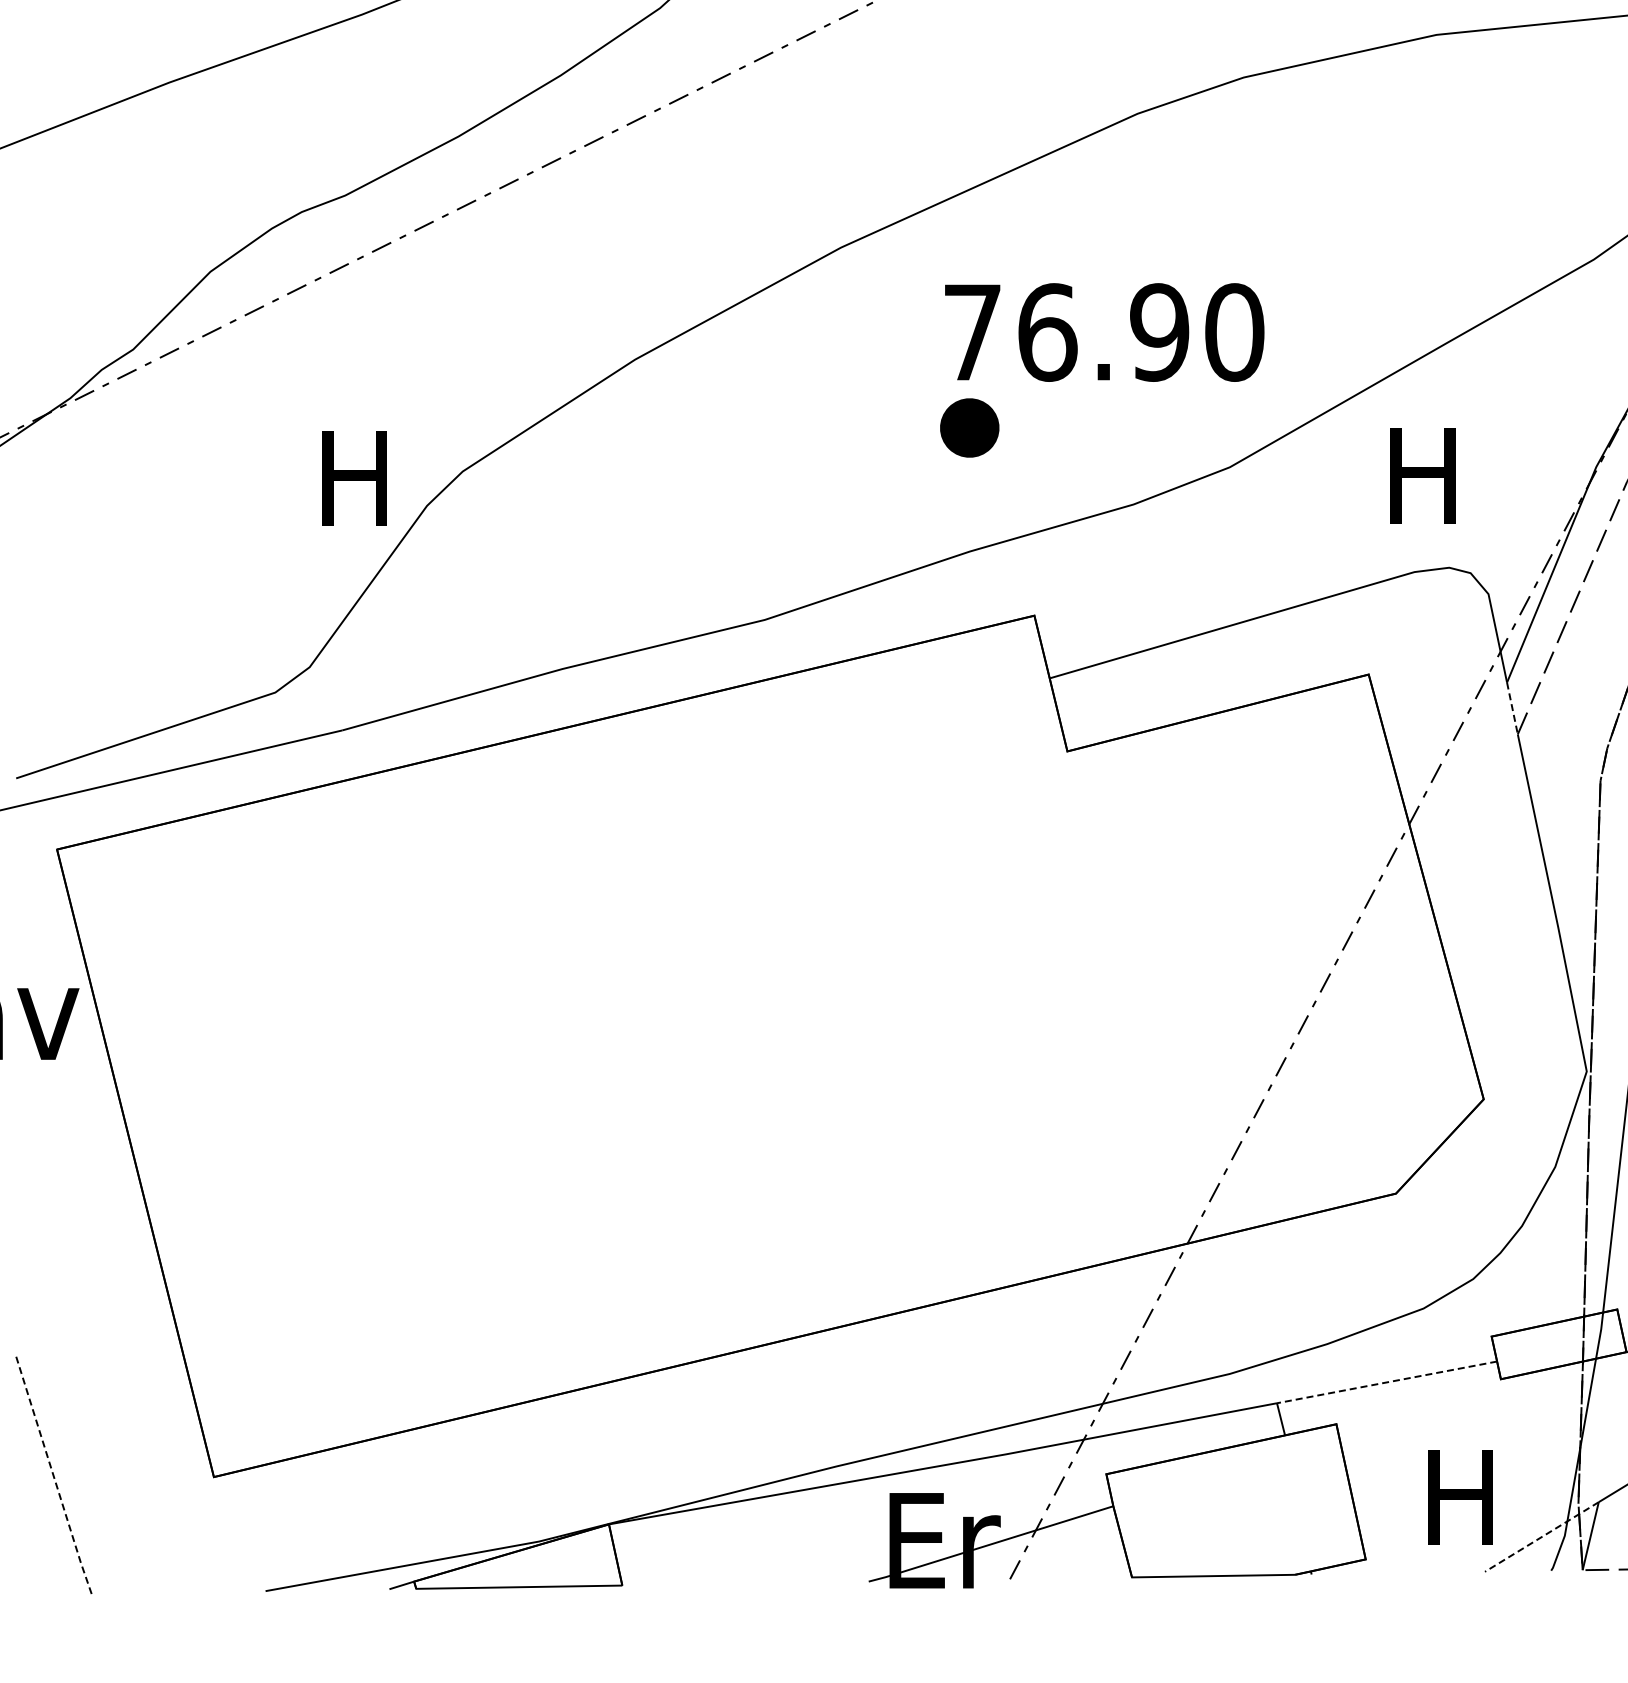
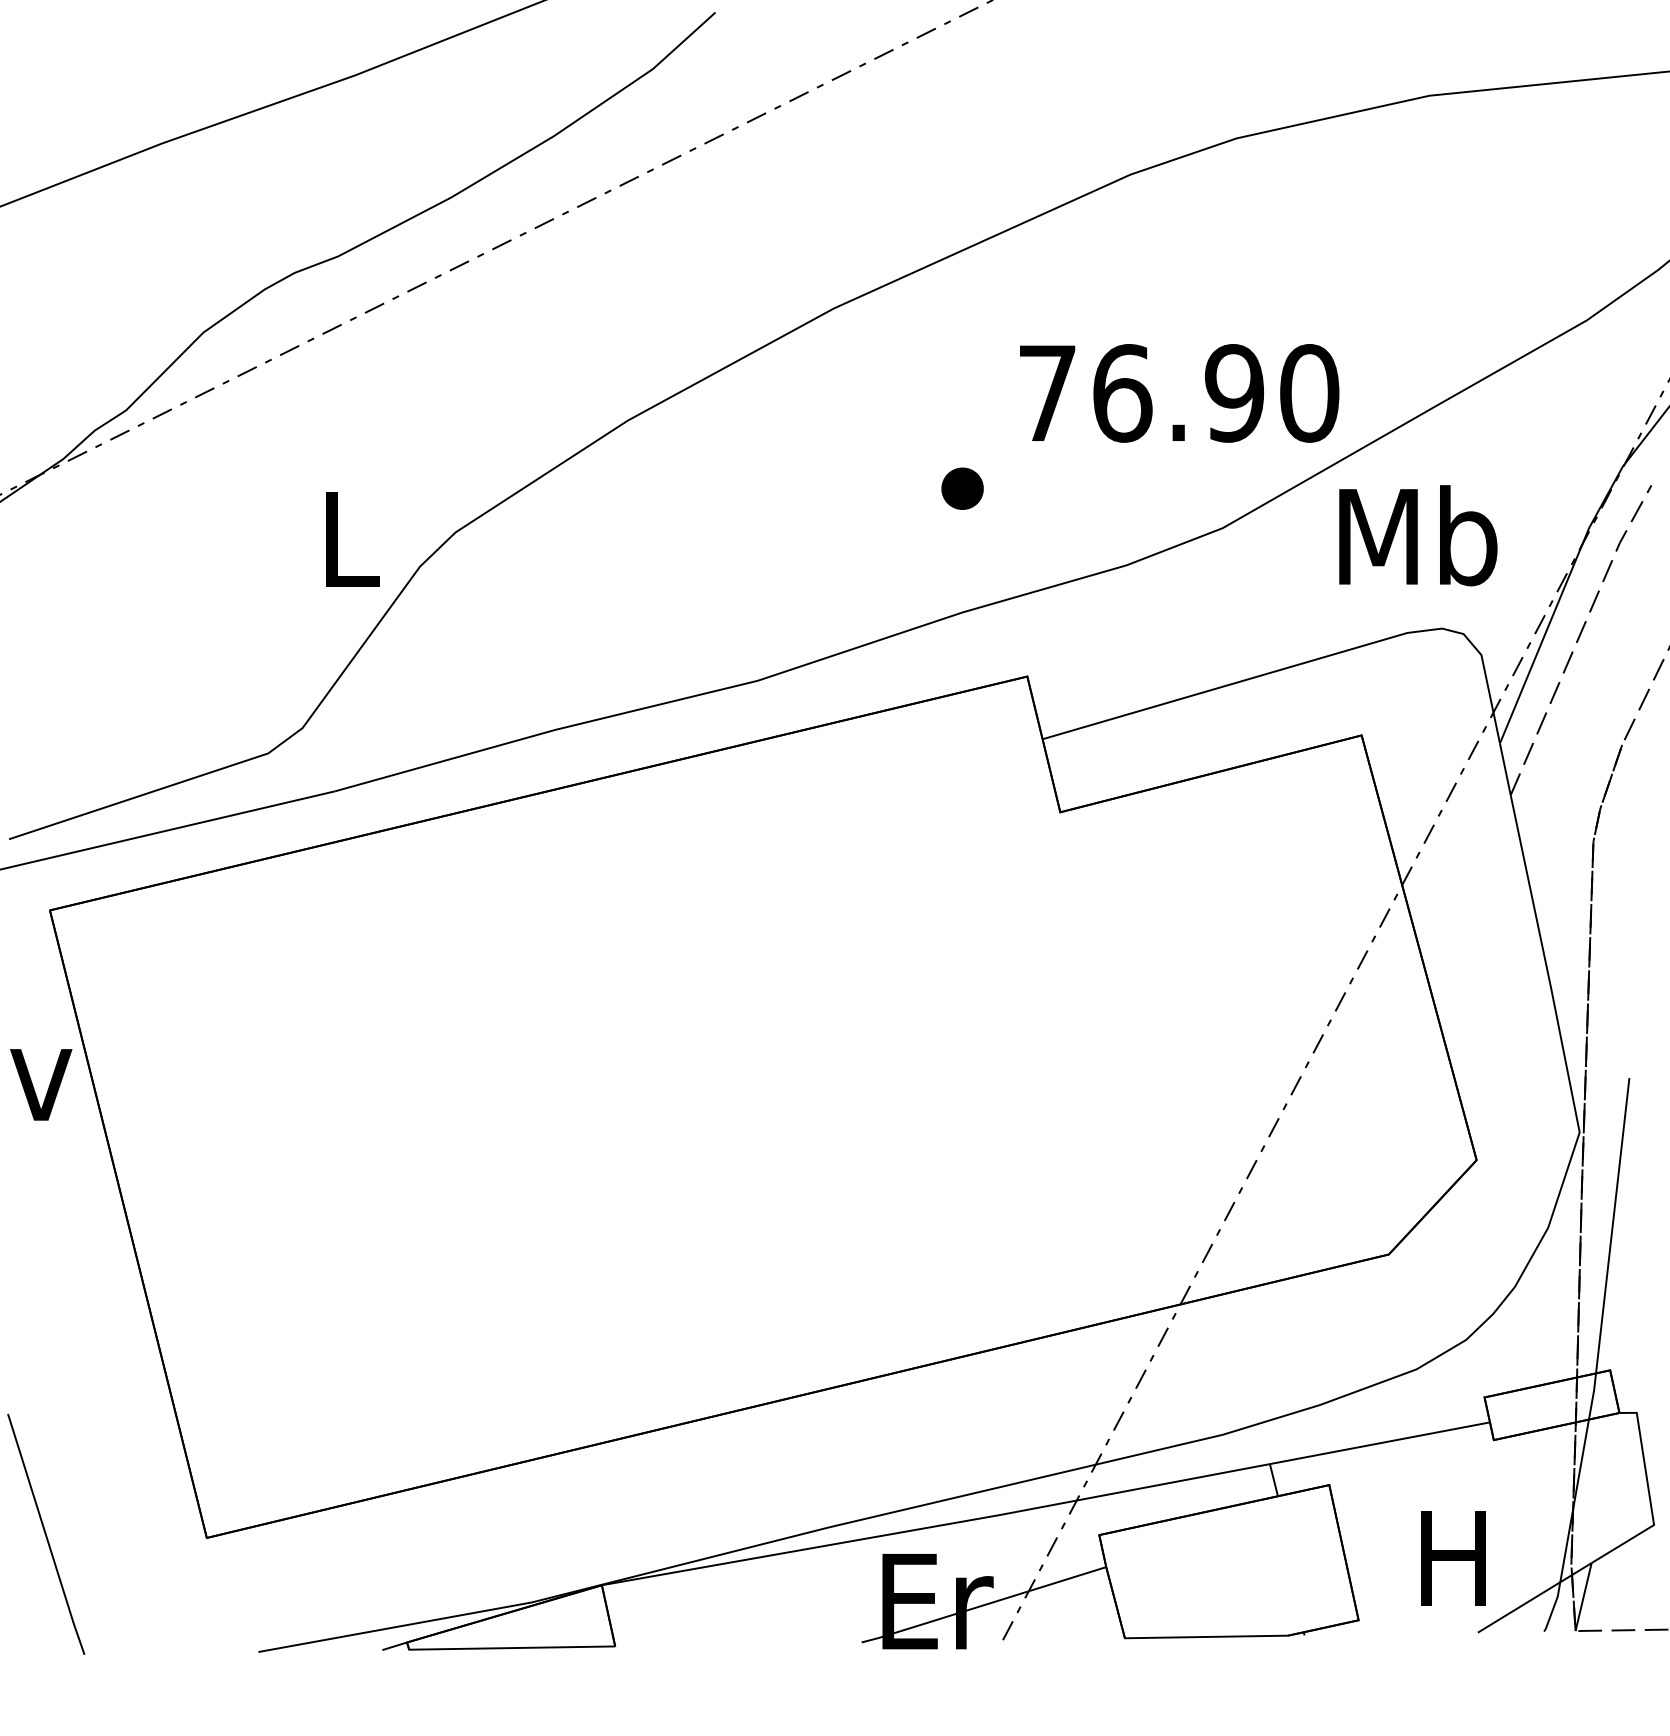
text: (1104, 332) -> (1179, 393), moved
part: (969, 427) -> (962, 488), size x0.71
text: (1425, 474) -> (1418, 535), H -> Mb
text: (354, 478) -> (347, 539), H -> L
line: (1512, 708) -> (1505, 769), dashed -> solid
line: (1386, 1382) -> (1379, 1443), dashed -> solid
line: (53, 1474) -> (46, 1535), dashed -> solid
line: (1541, 1536) -> (1534, 1597), dashed -> solid

